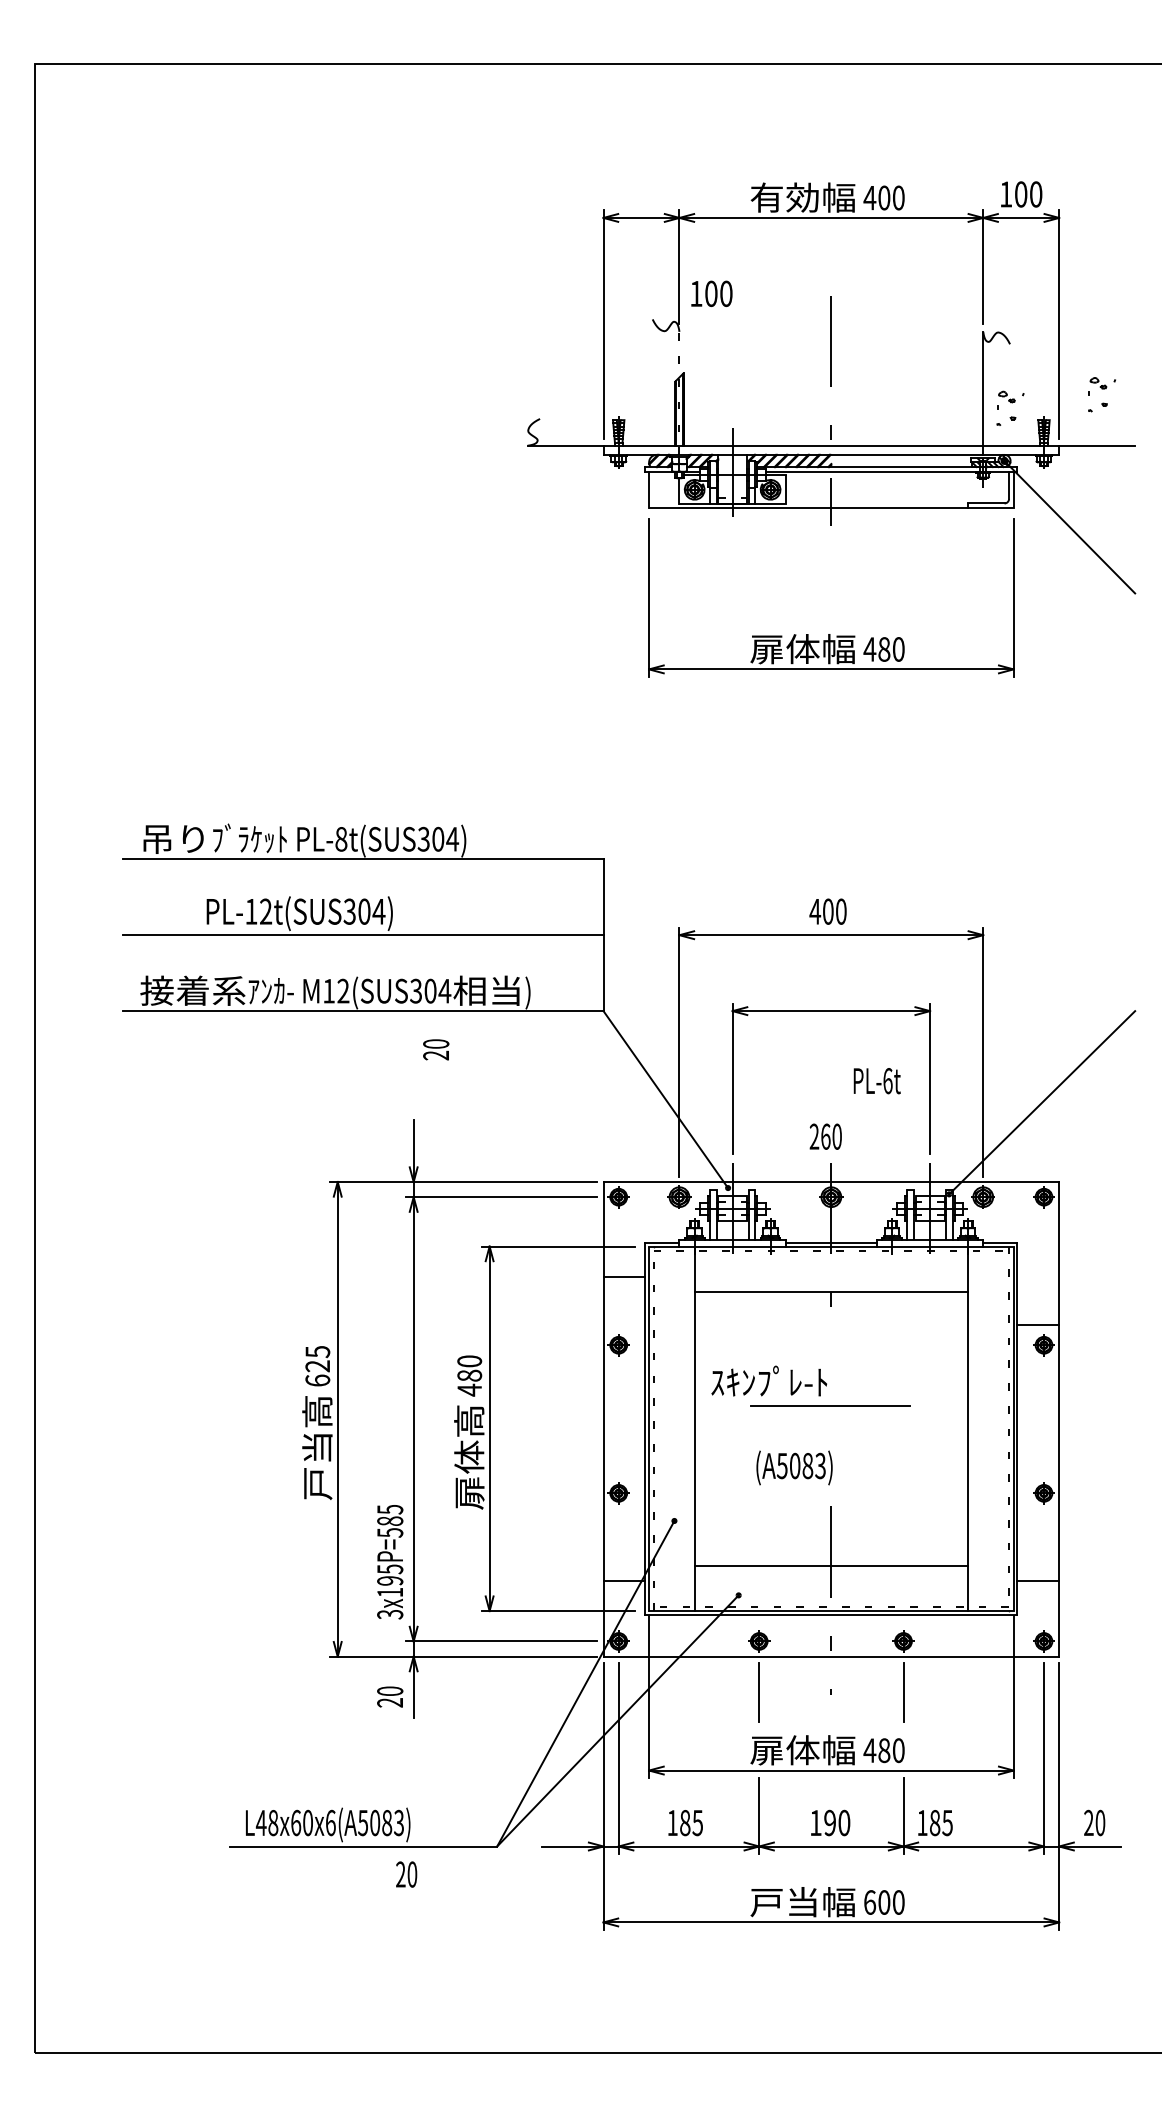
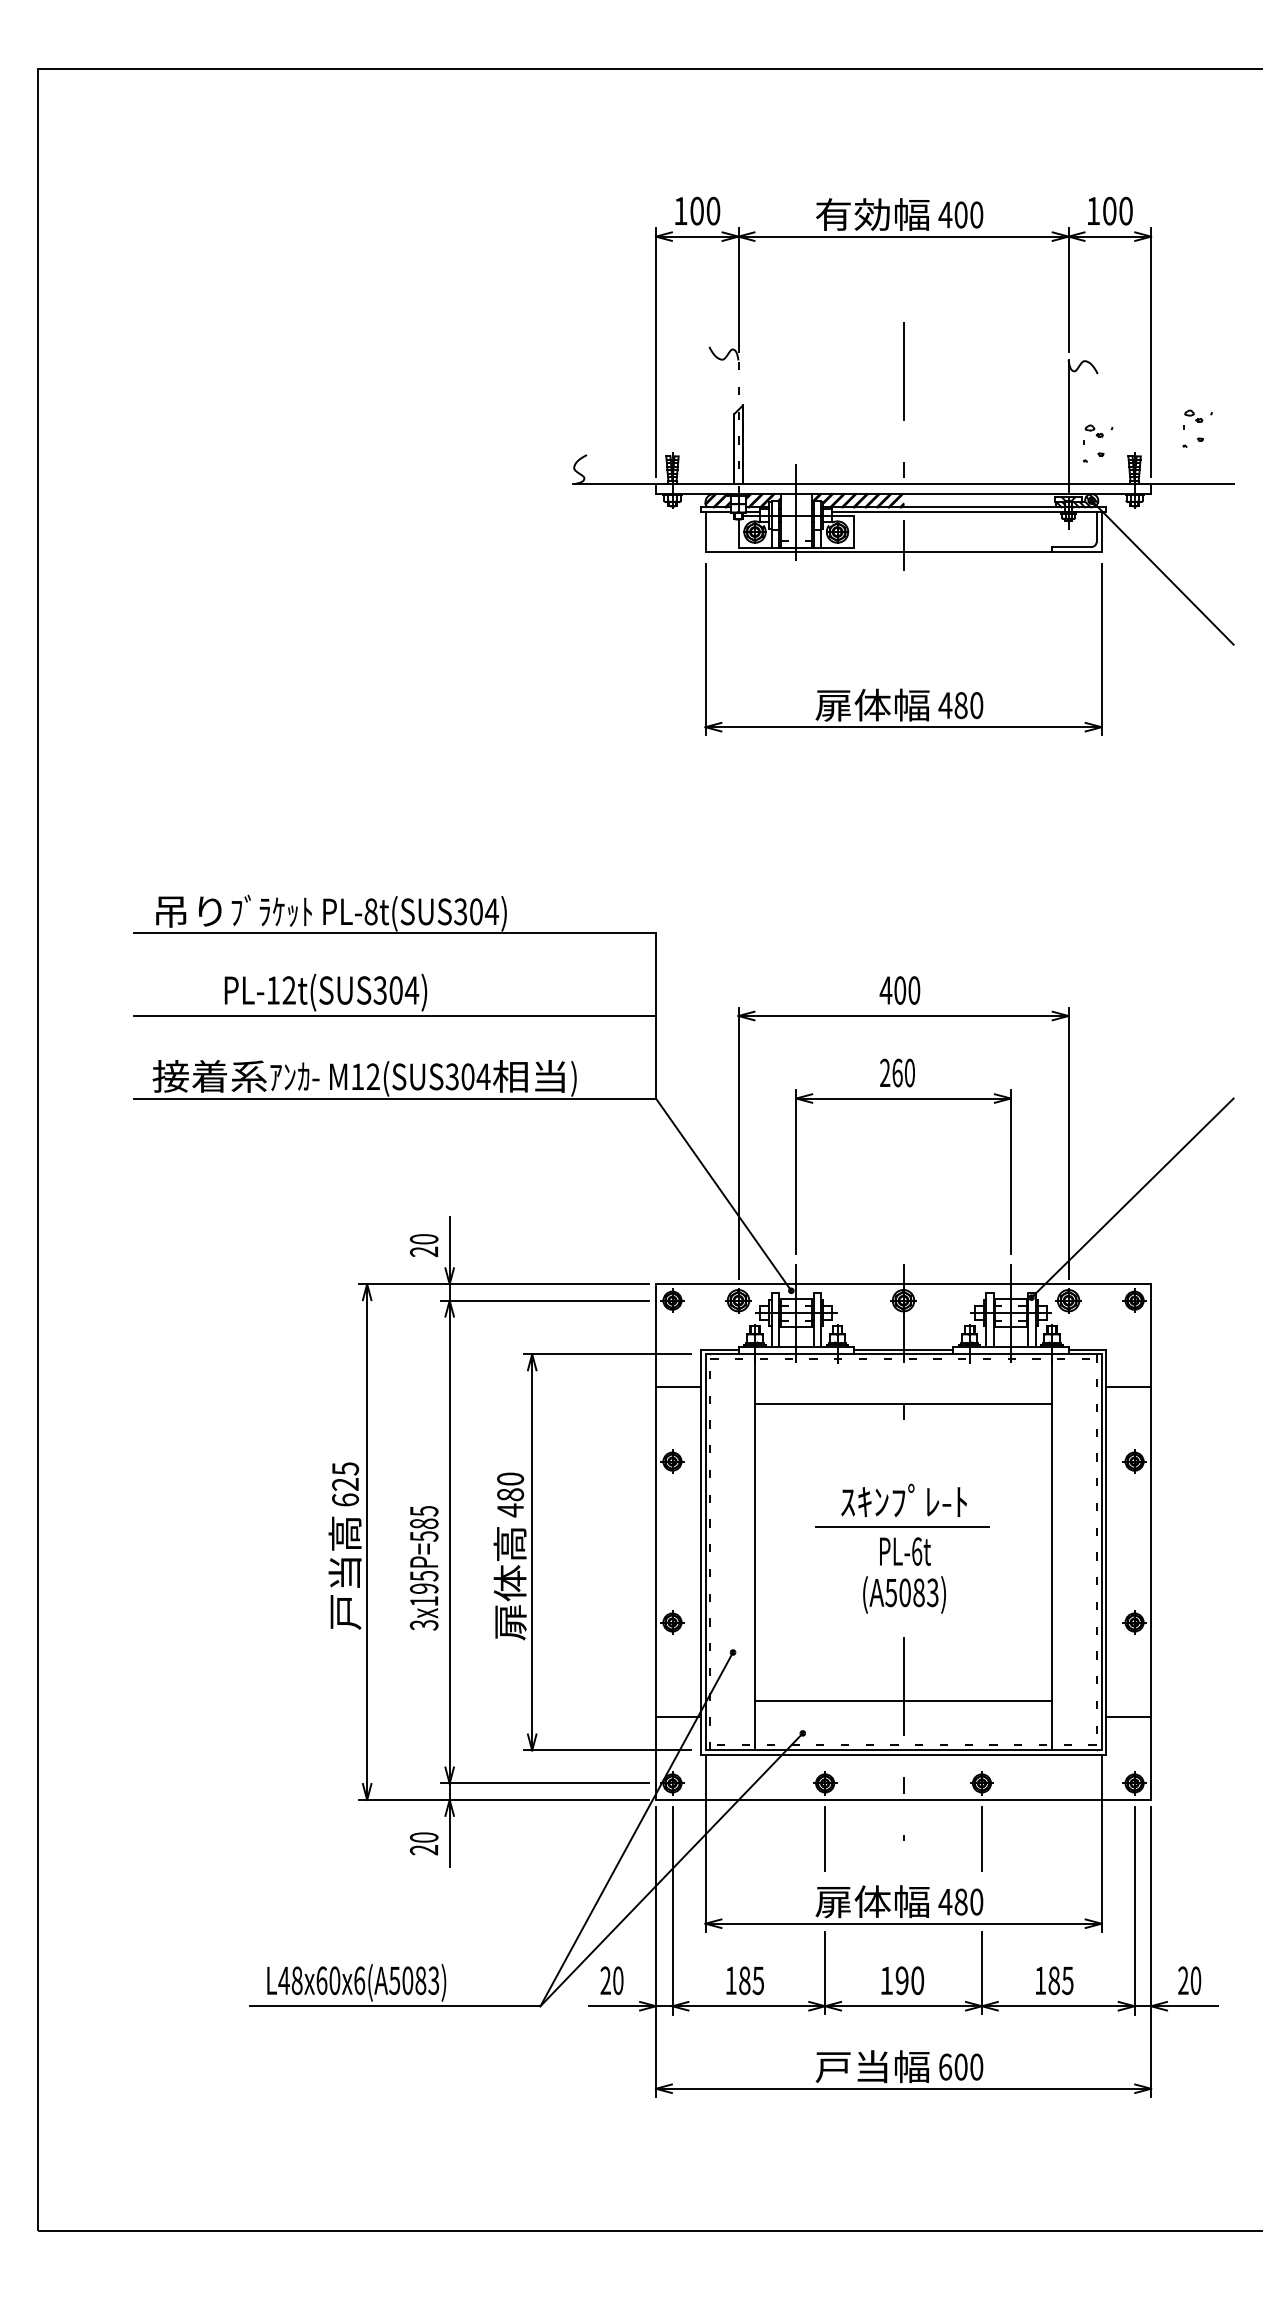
text: (711, 293) -> (697, 210), moved
text: (435, 1049) -> (423, 1245), moved
text: (877, 1081) -> (905, 1551), moved
text: (825, 1136) -> (897, 1072), moved
line: (1038, 1324) -> (1128, 1387), moved
text: (768, 1381) -> (903, 1500), moved
text: (794, 1467) -> (904, 1594), moved
text: (389, 1562) -> (423, 1568), moved
text: (935, 1822) -> (1054, 1980), moved
text: (406, 1874) -> (611, 1980), moved

